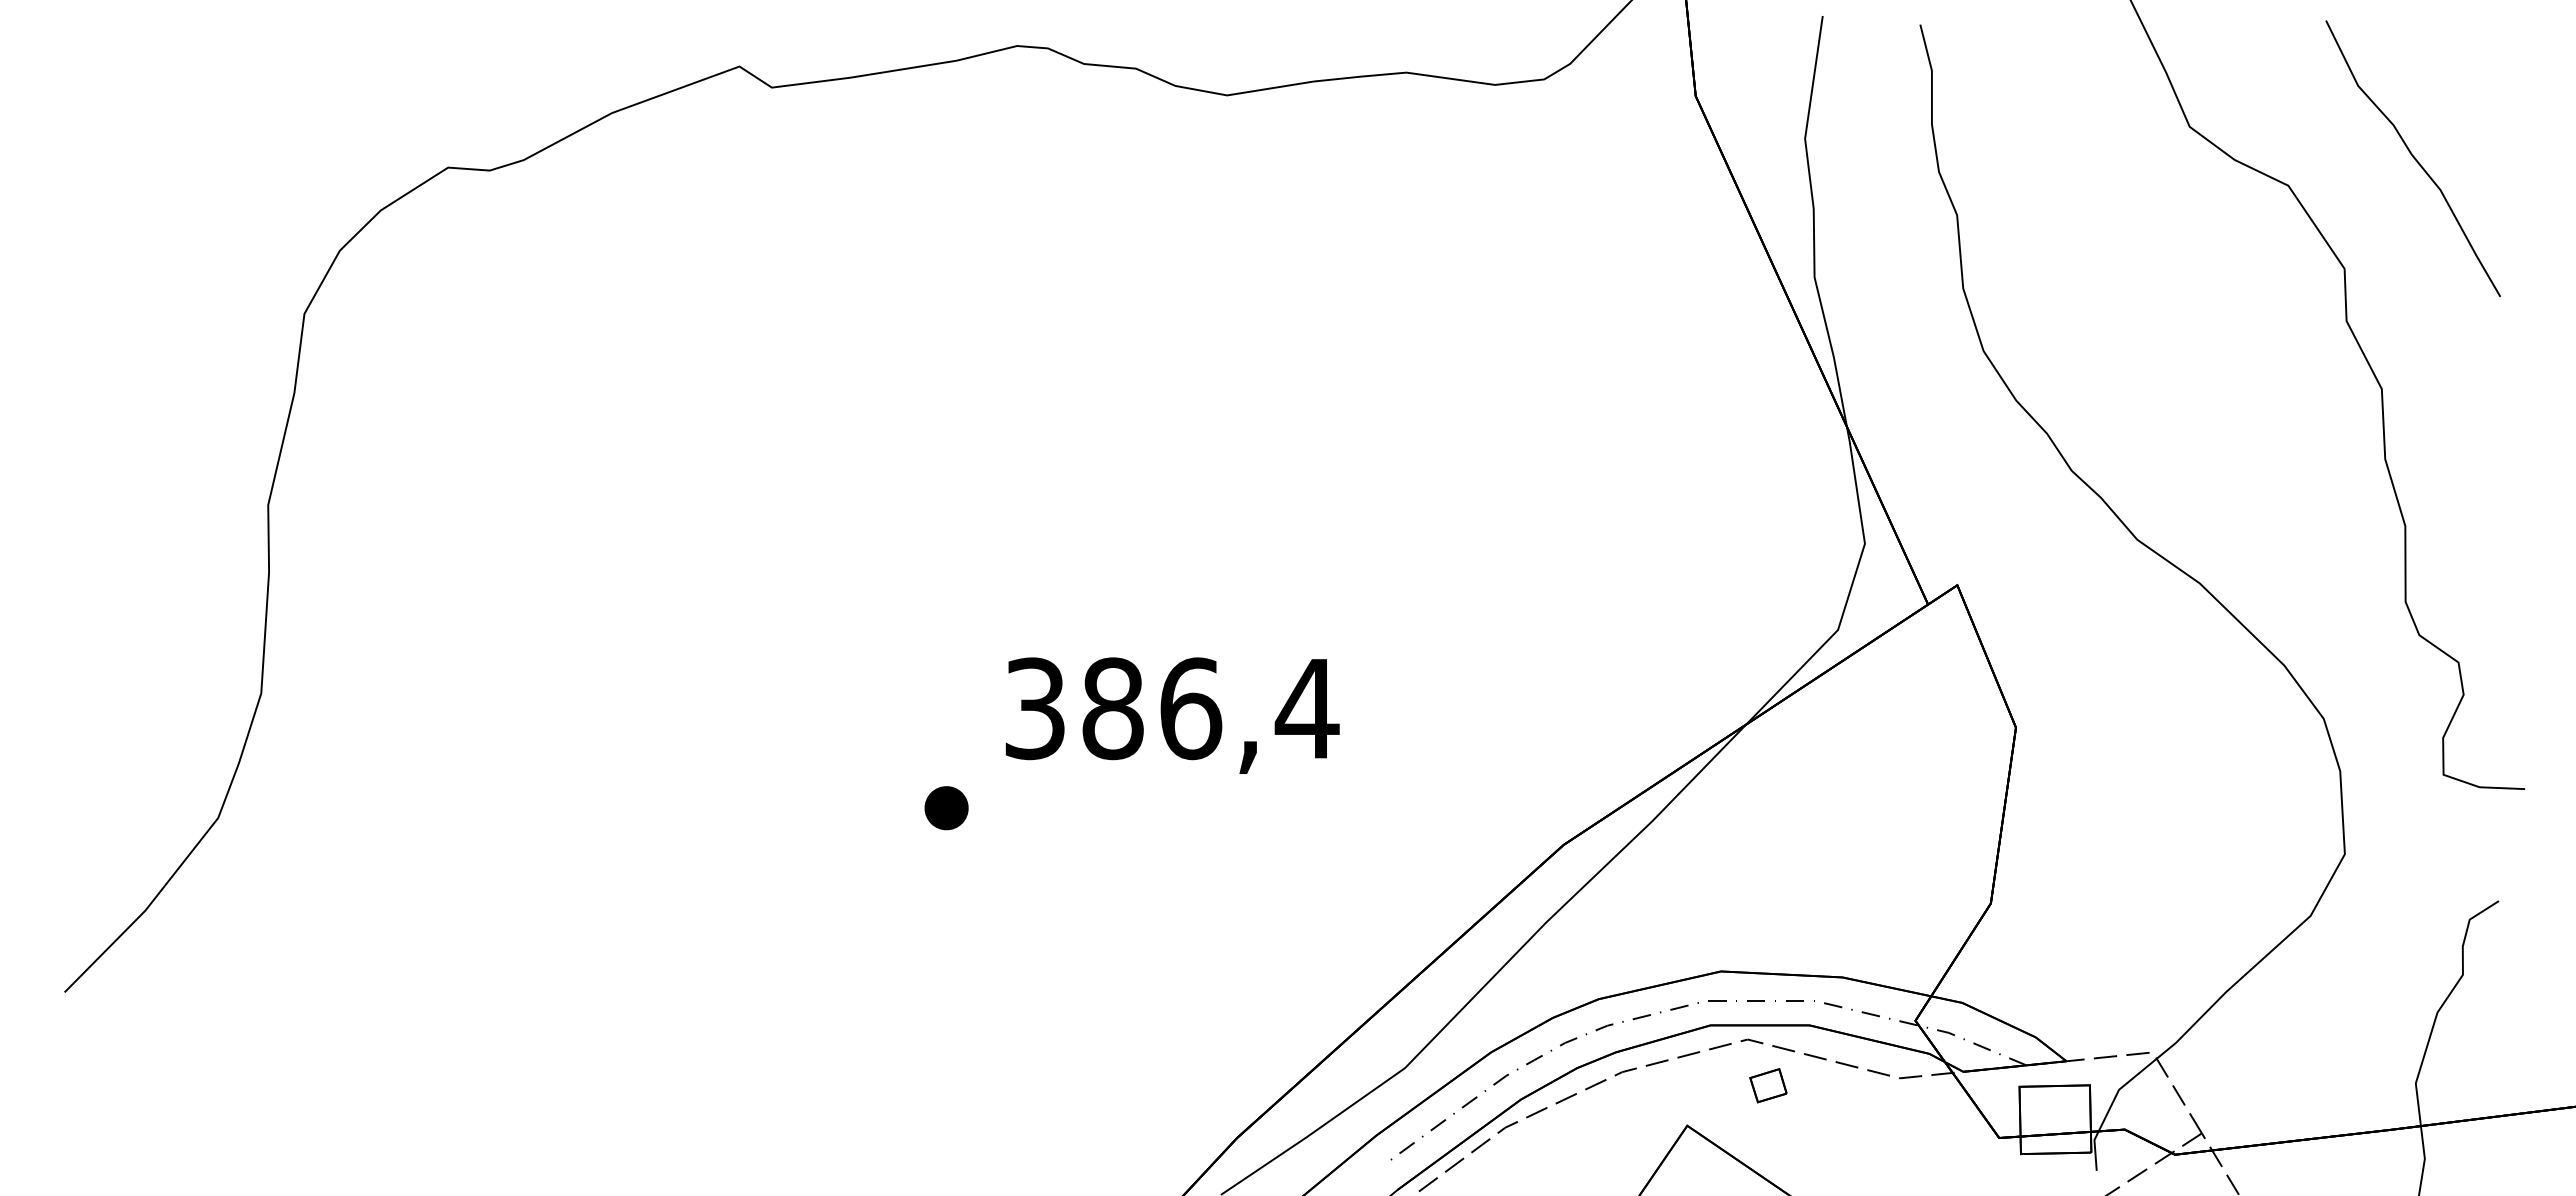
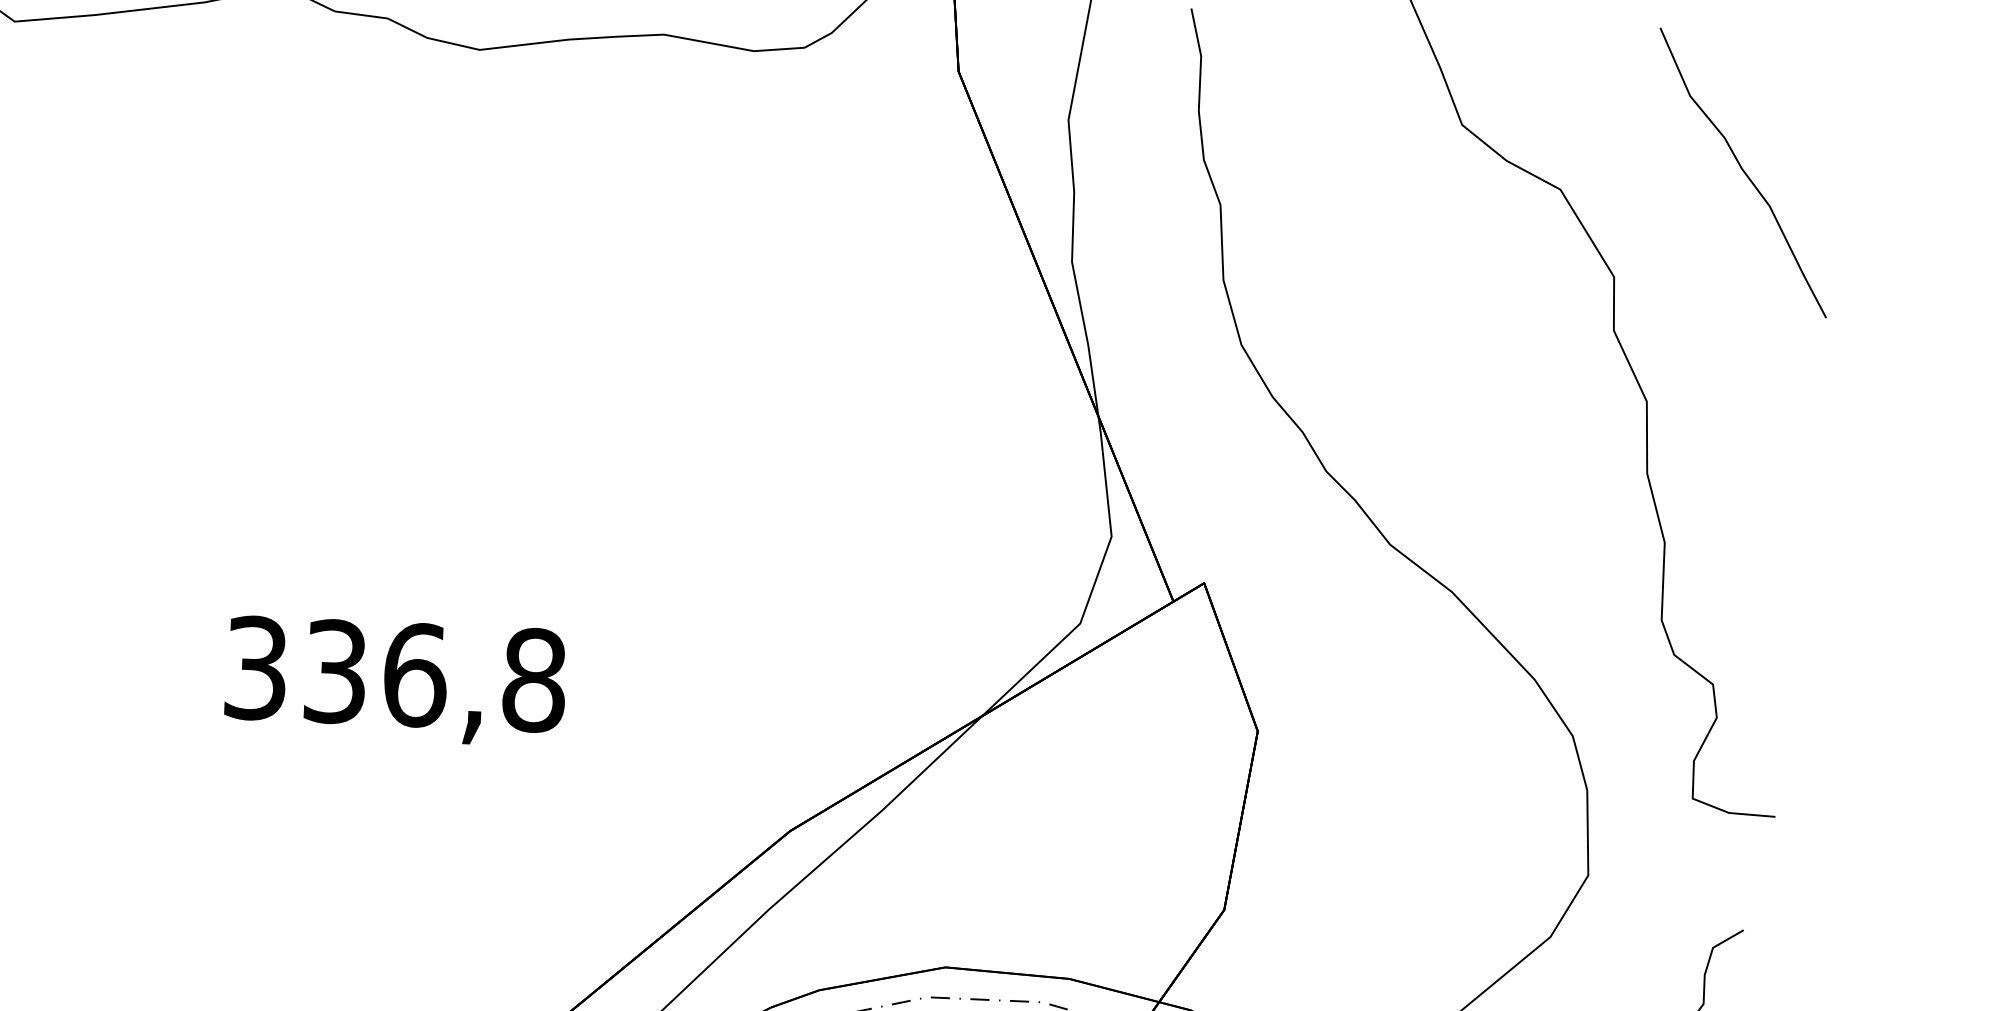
curve: (2412, 157) -> (1742, 171), moved
text: (1210, 708) -> (435, 675), 386,4 -> 336,8
part: (946, 808) -> (161, 766), removed

